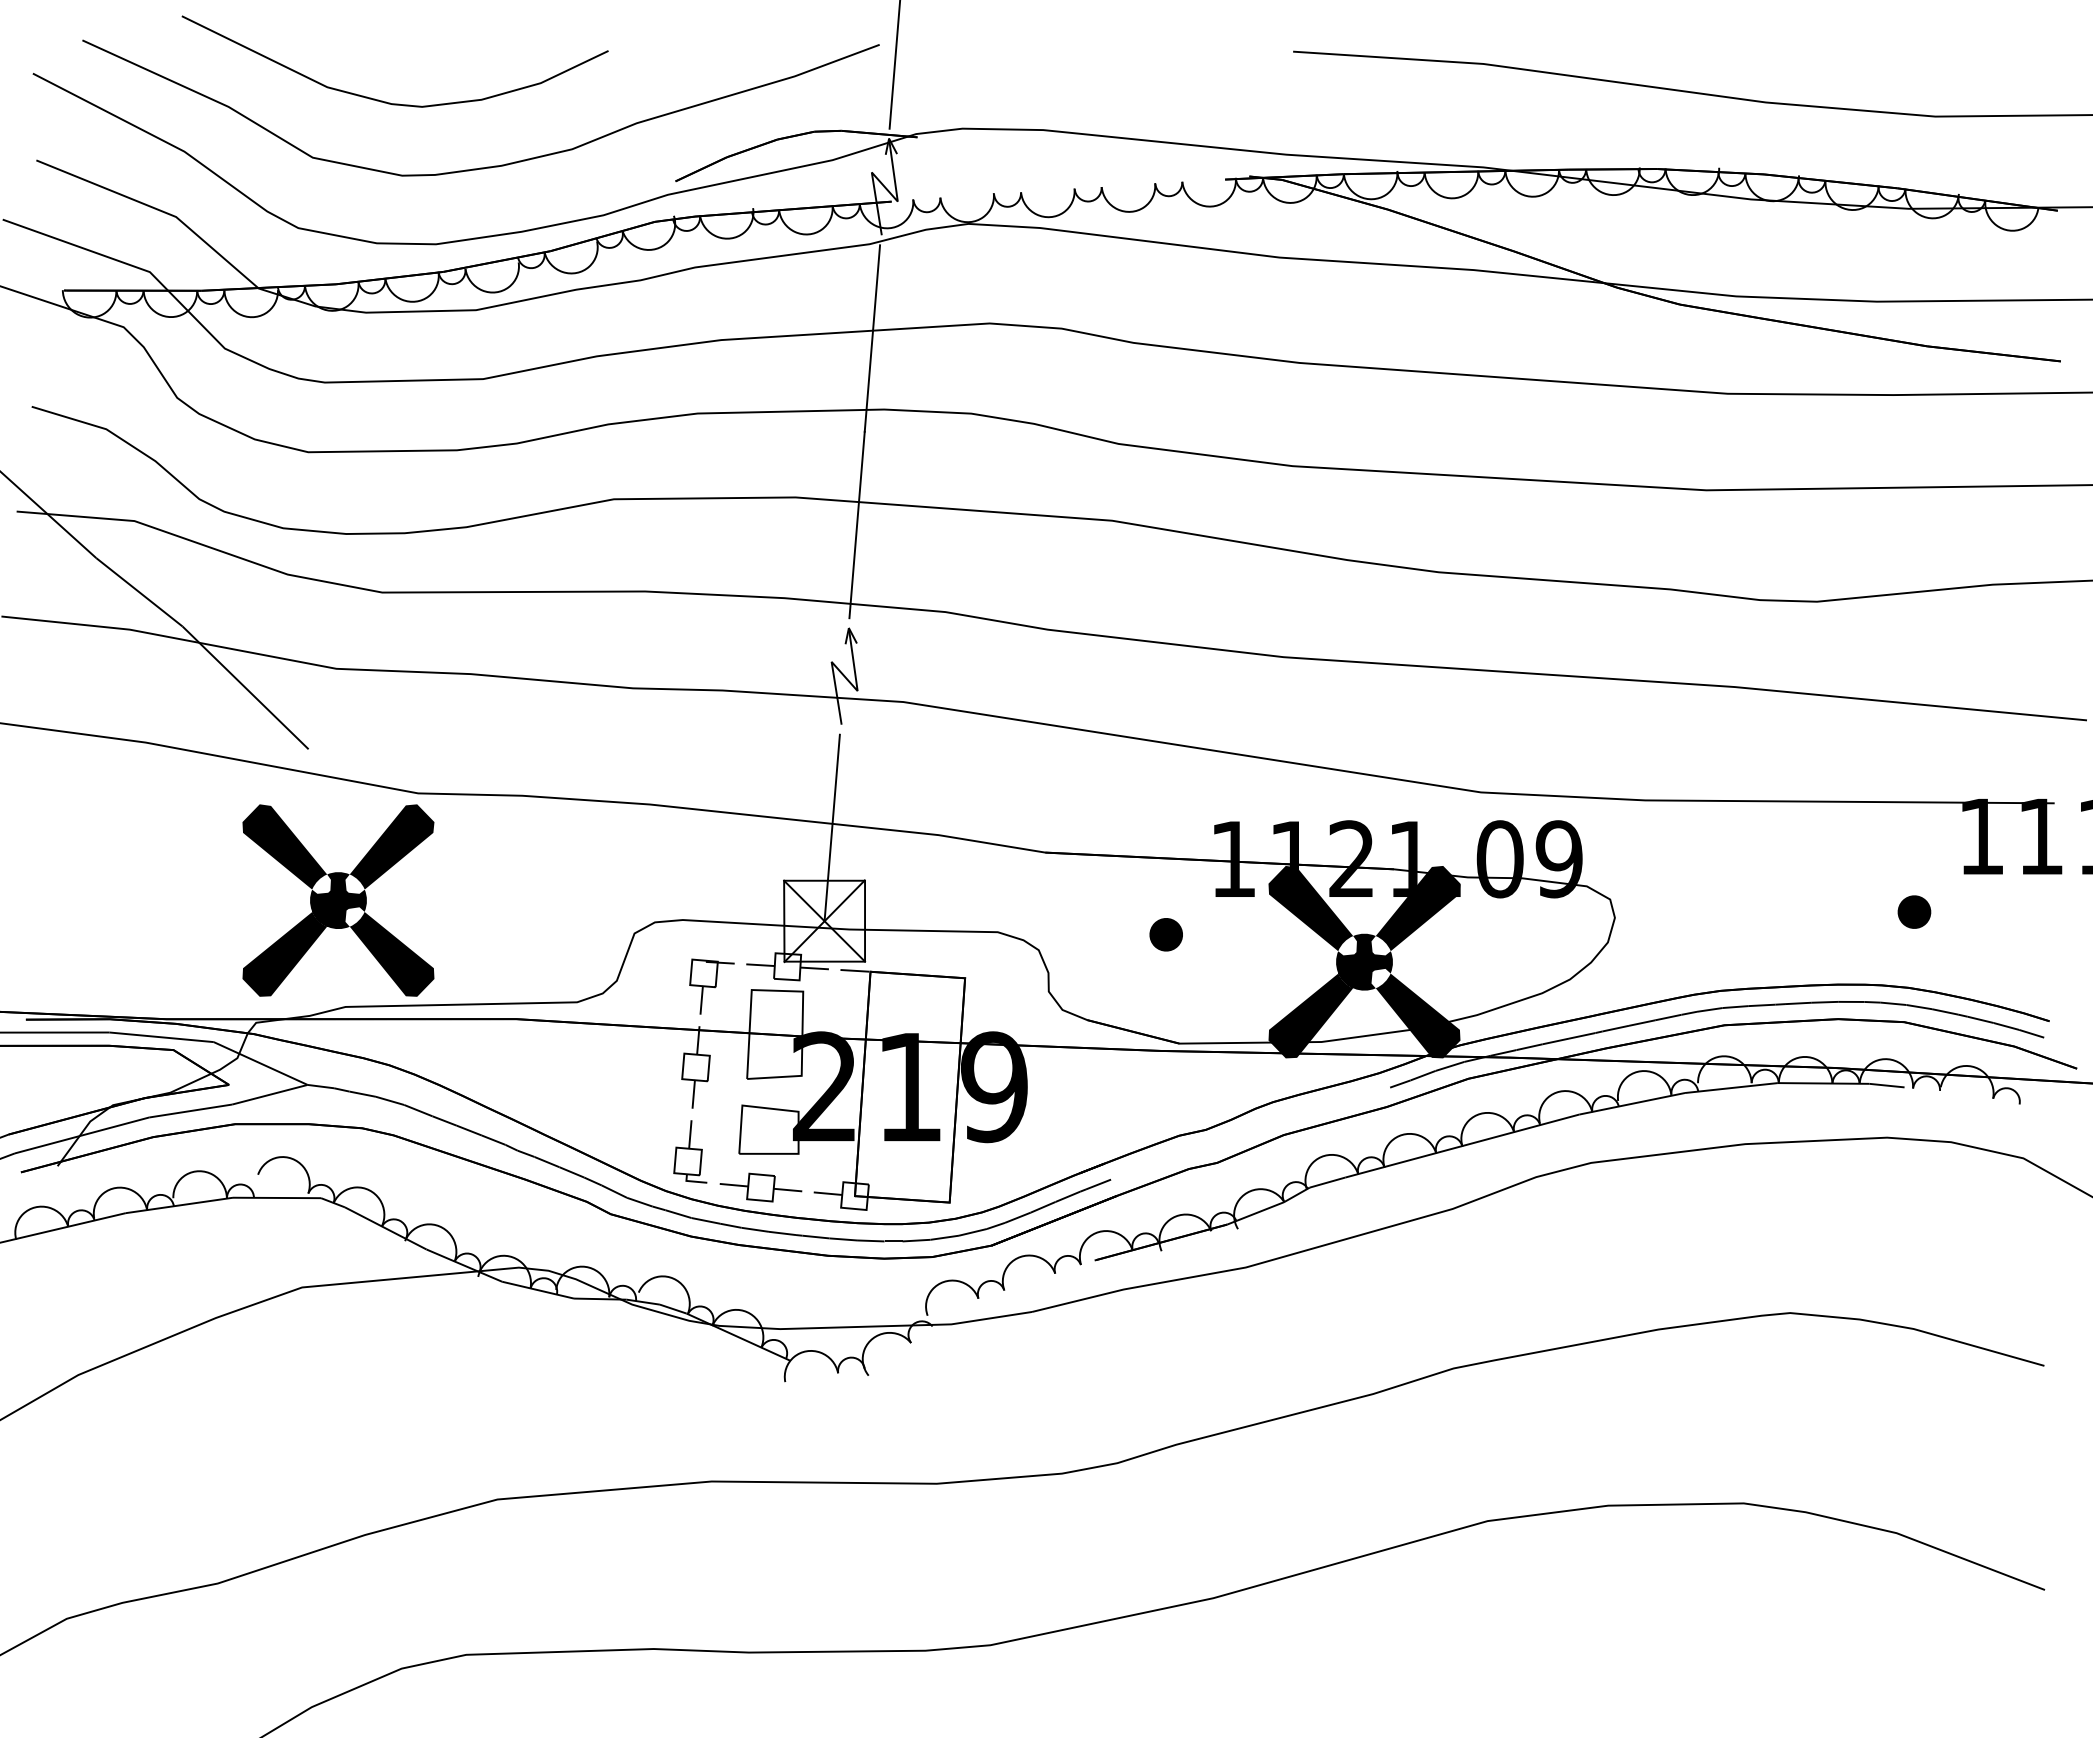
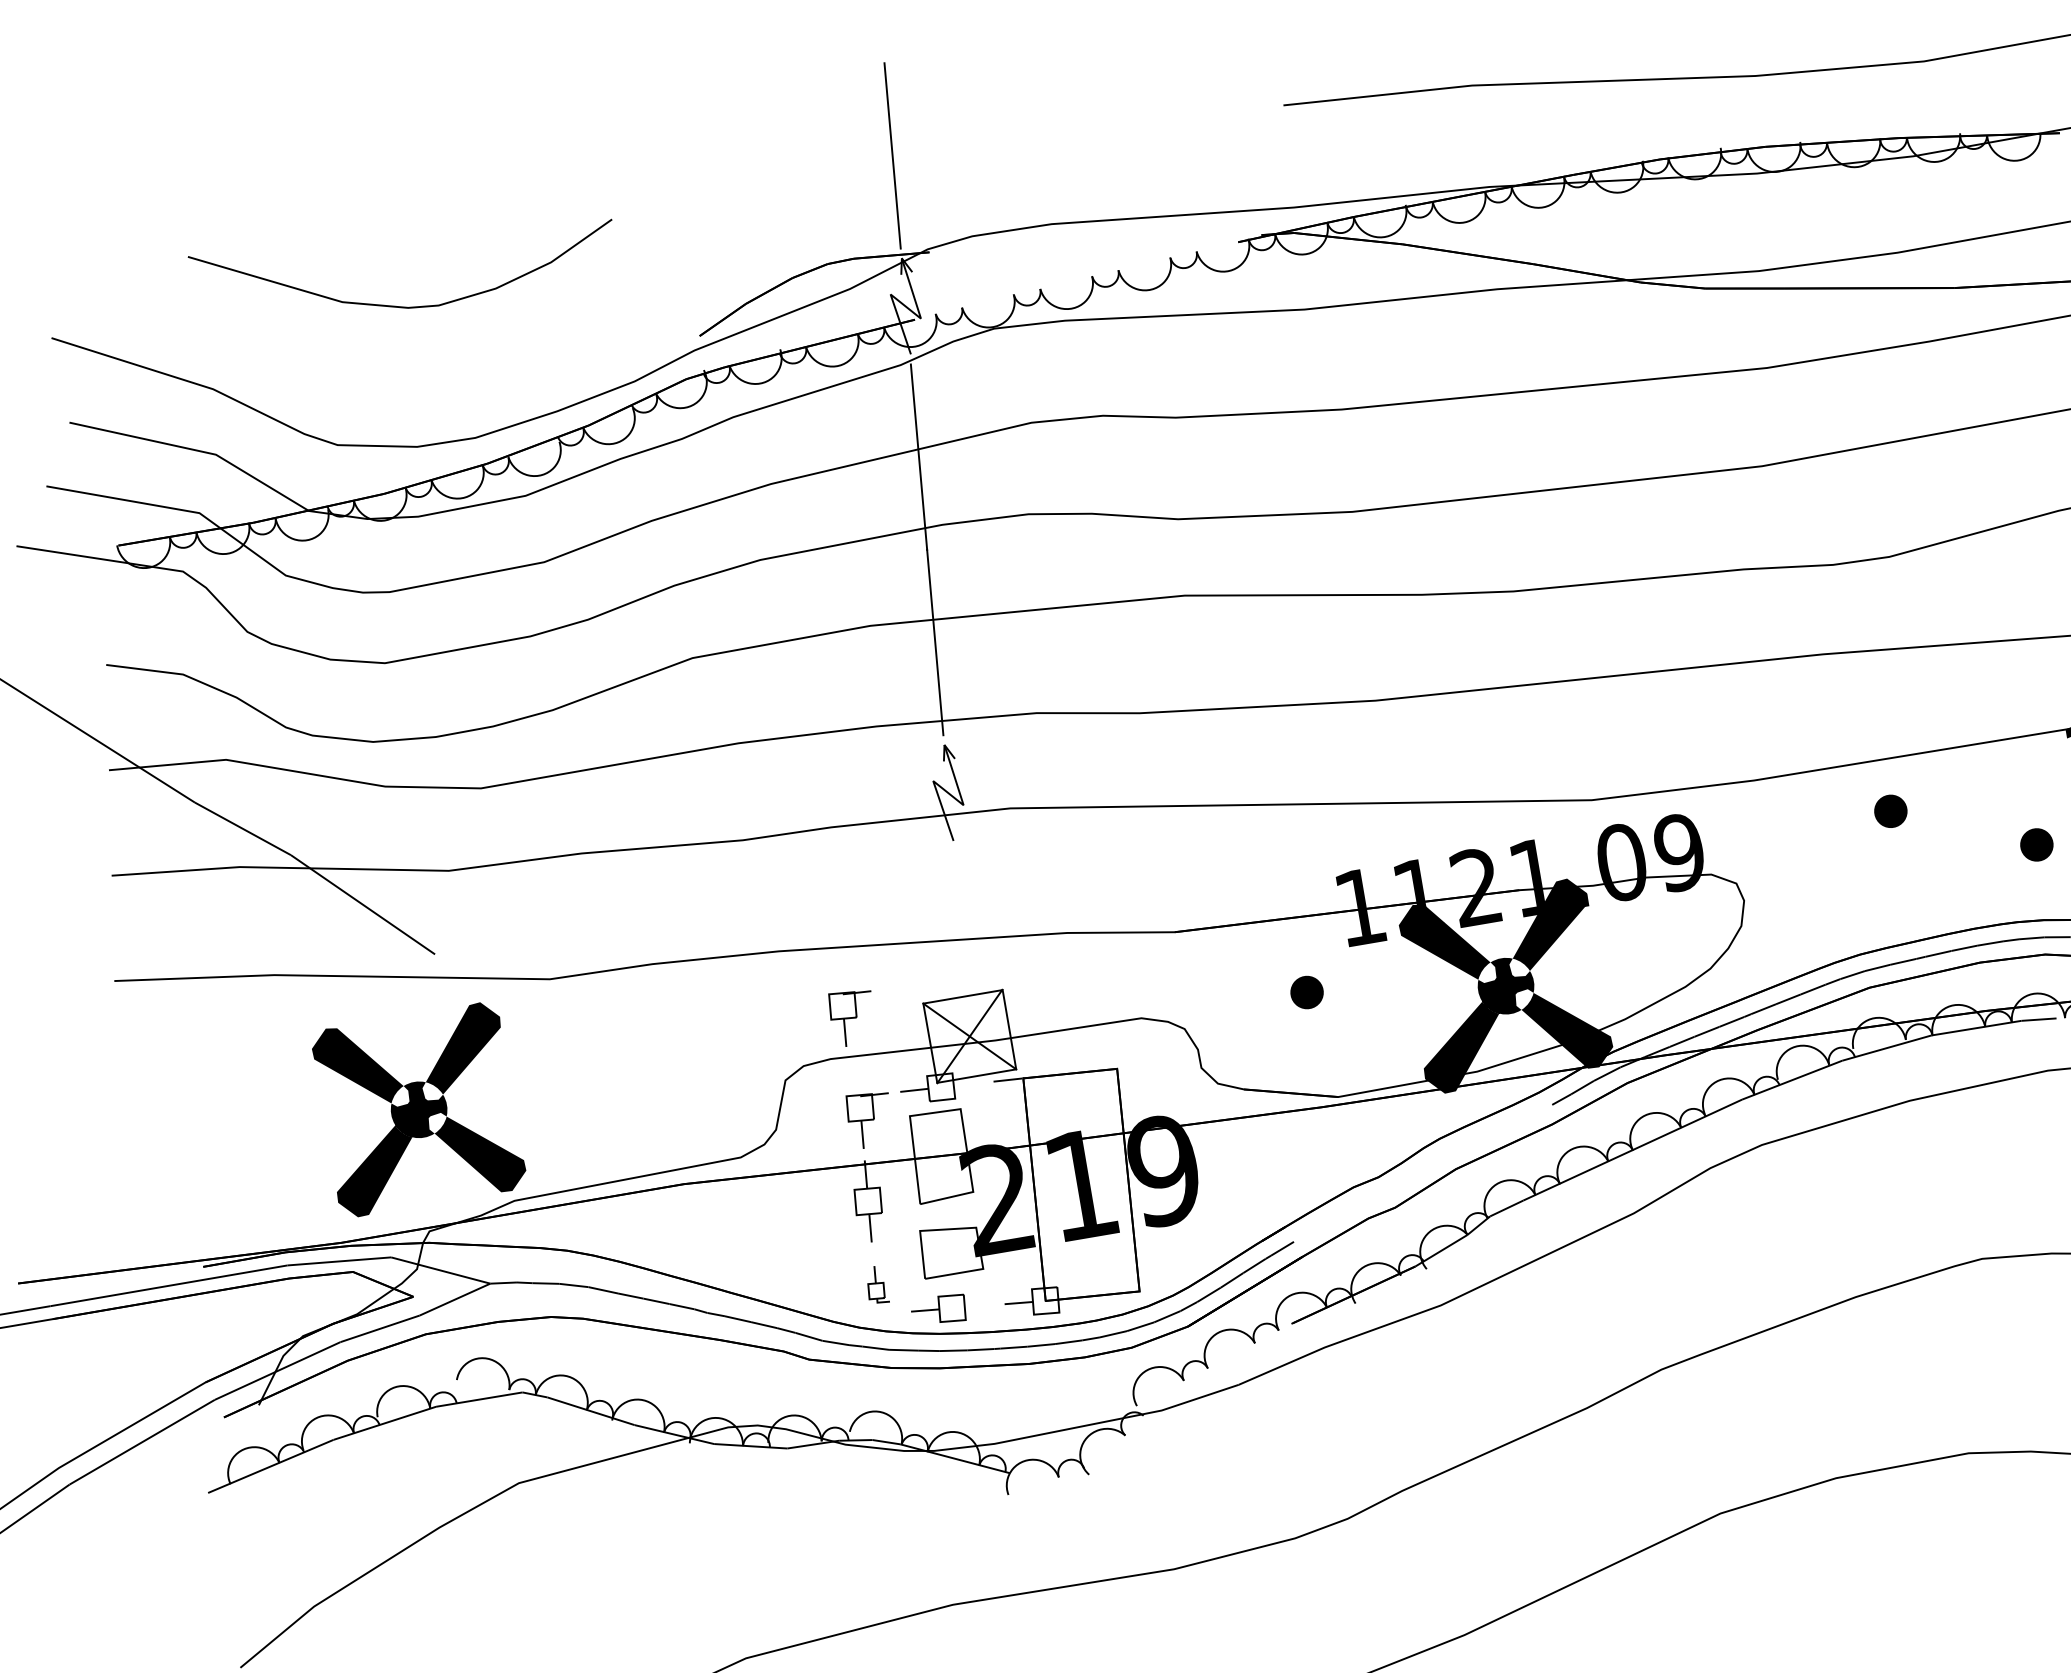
curve: (487, 166) -> (512, 353), removed
line: (831, 827) -> (960, 943), removed
part: (1775, 853) -> (1890, 810), added
part: (711, 882) -> (852, 1017), added
part: (338, 900) -> (419, 1109), moved
line: (814, 968) -> (967, 1084), removed
part: (690, 1151) -> (876, 1284), size x0.6
line: (787, 1189) -> (978, 1305), removed

